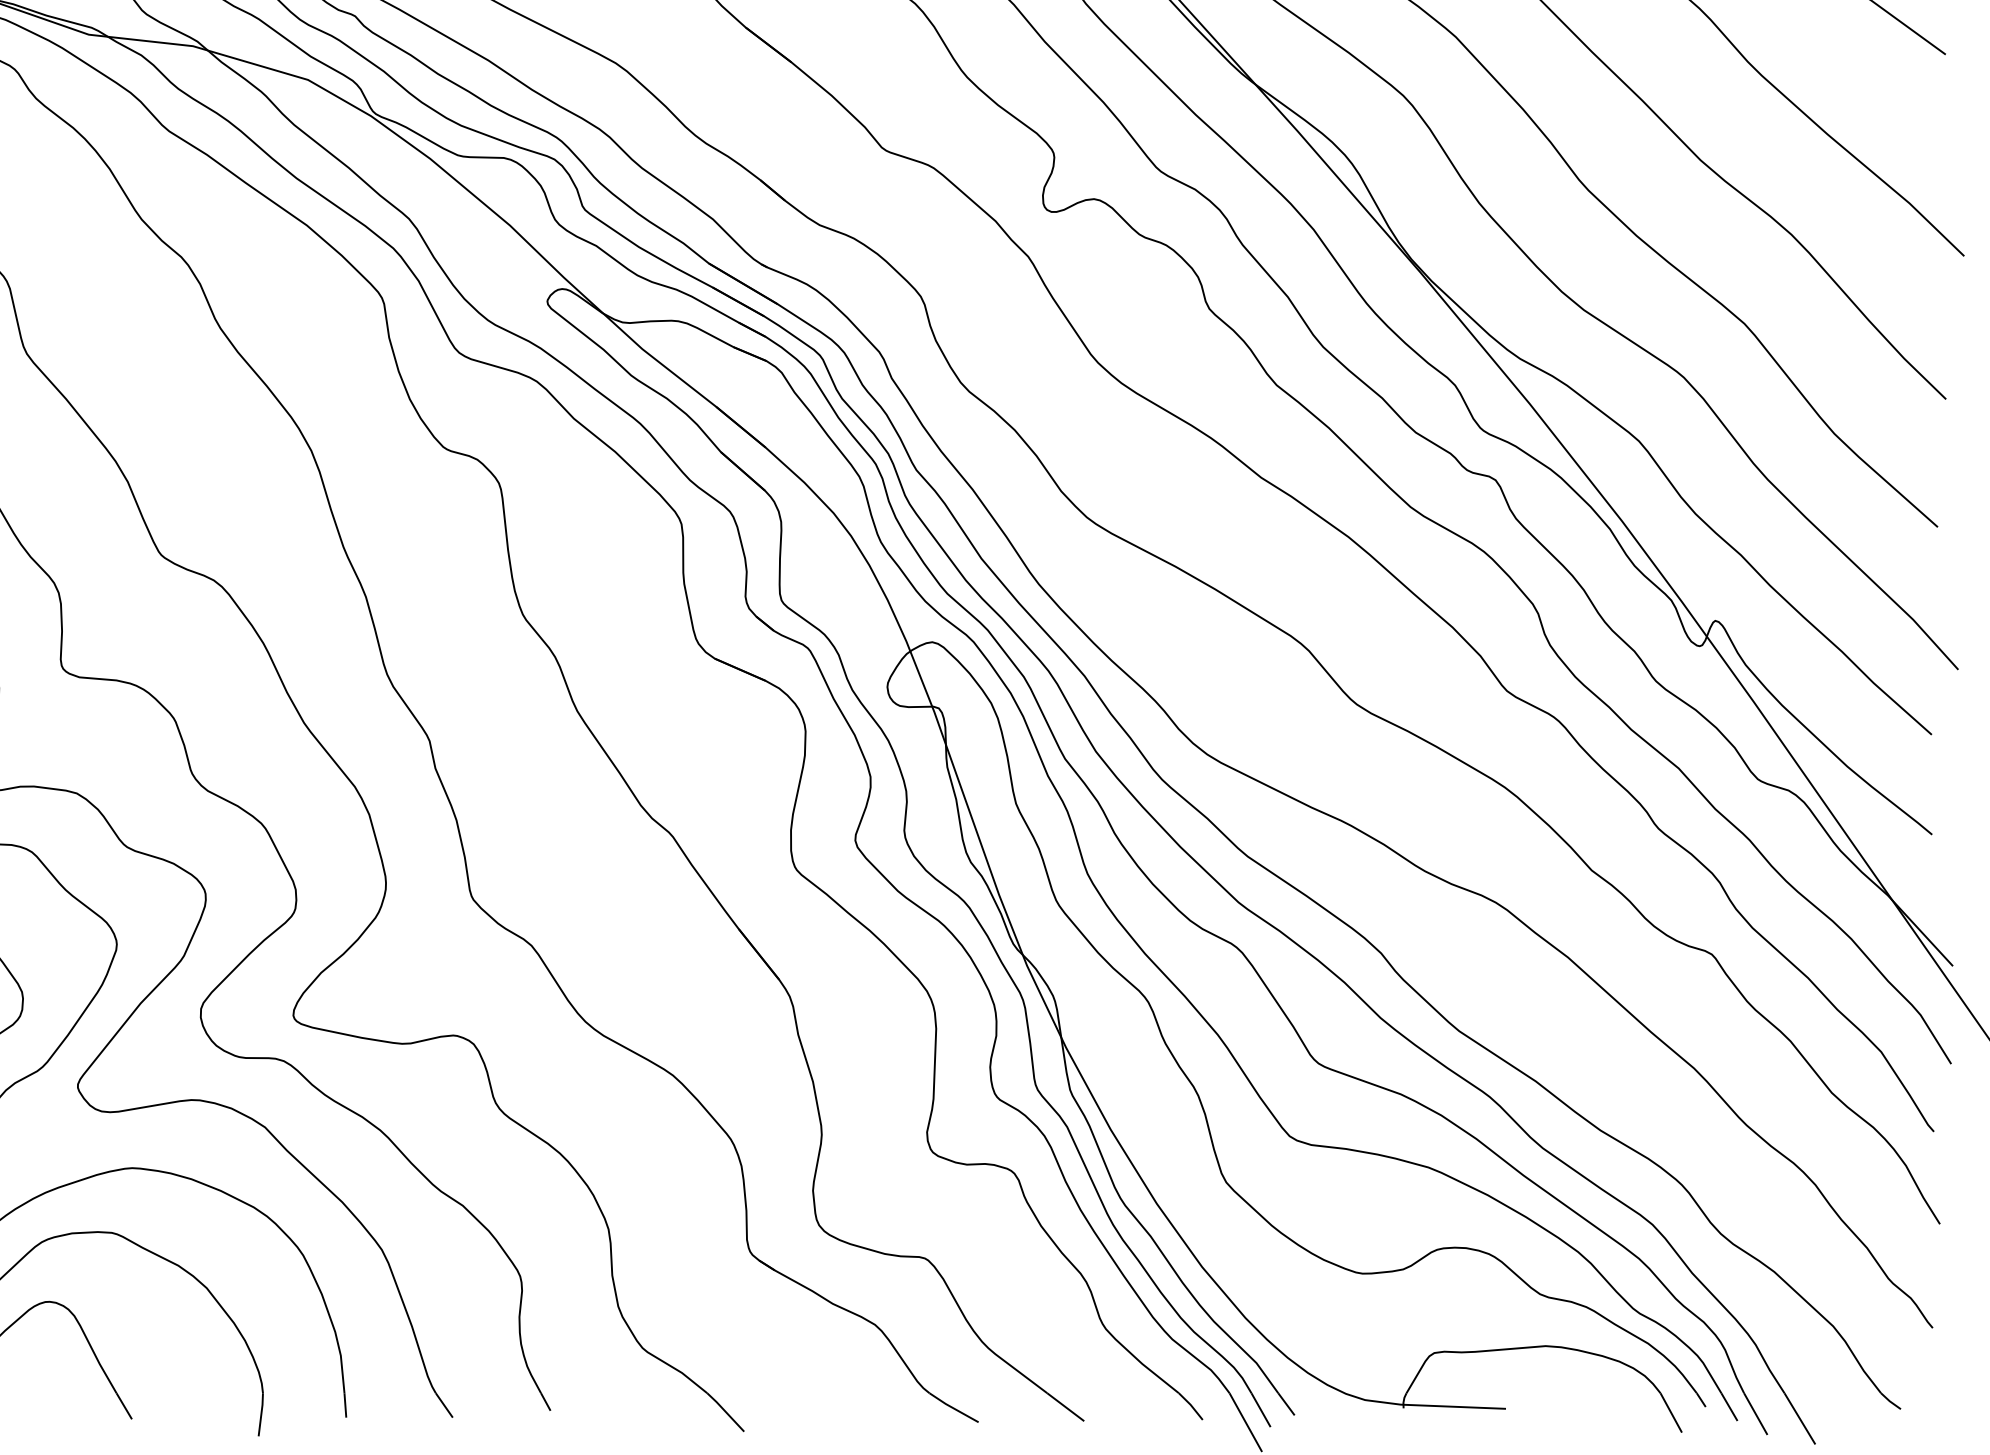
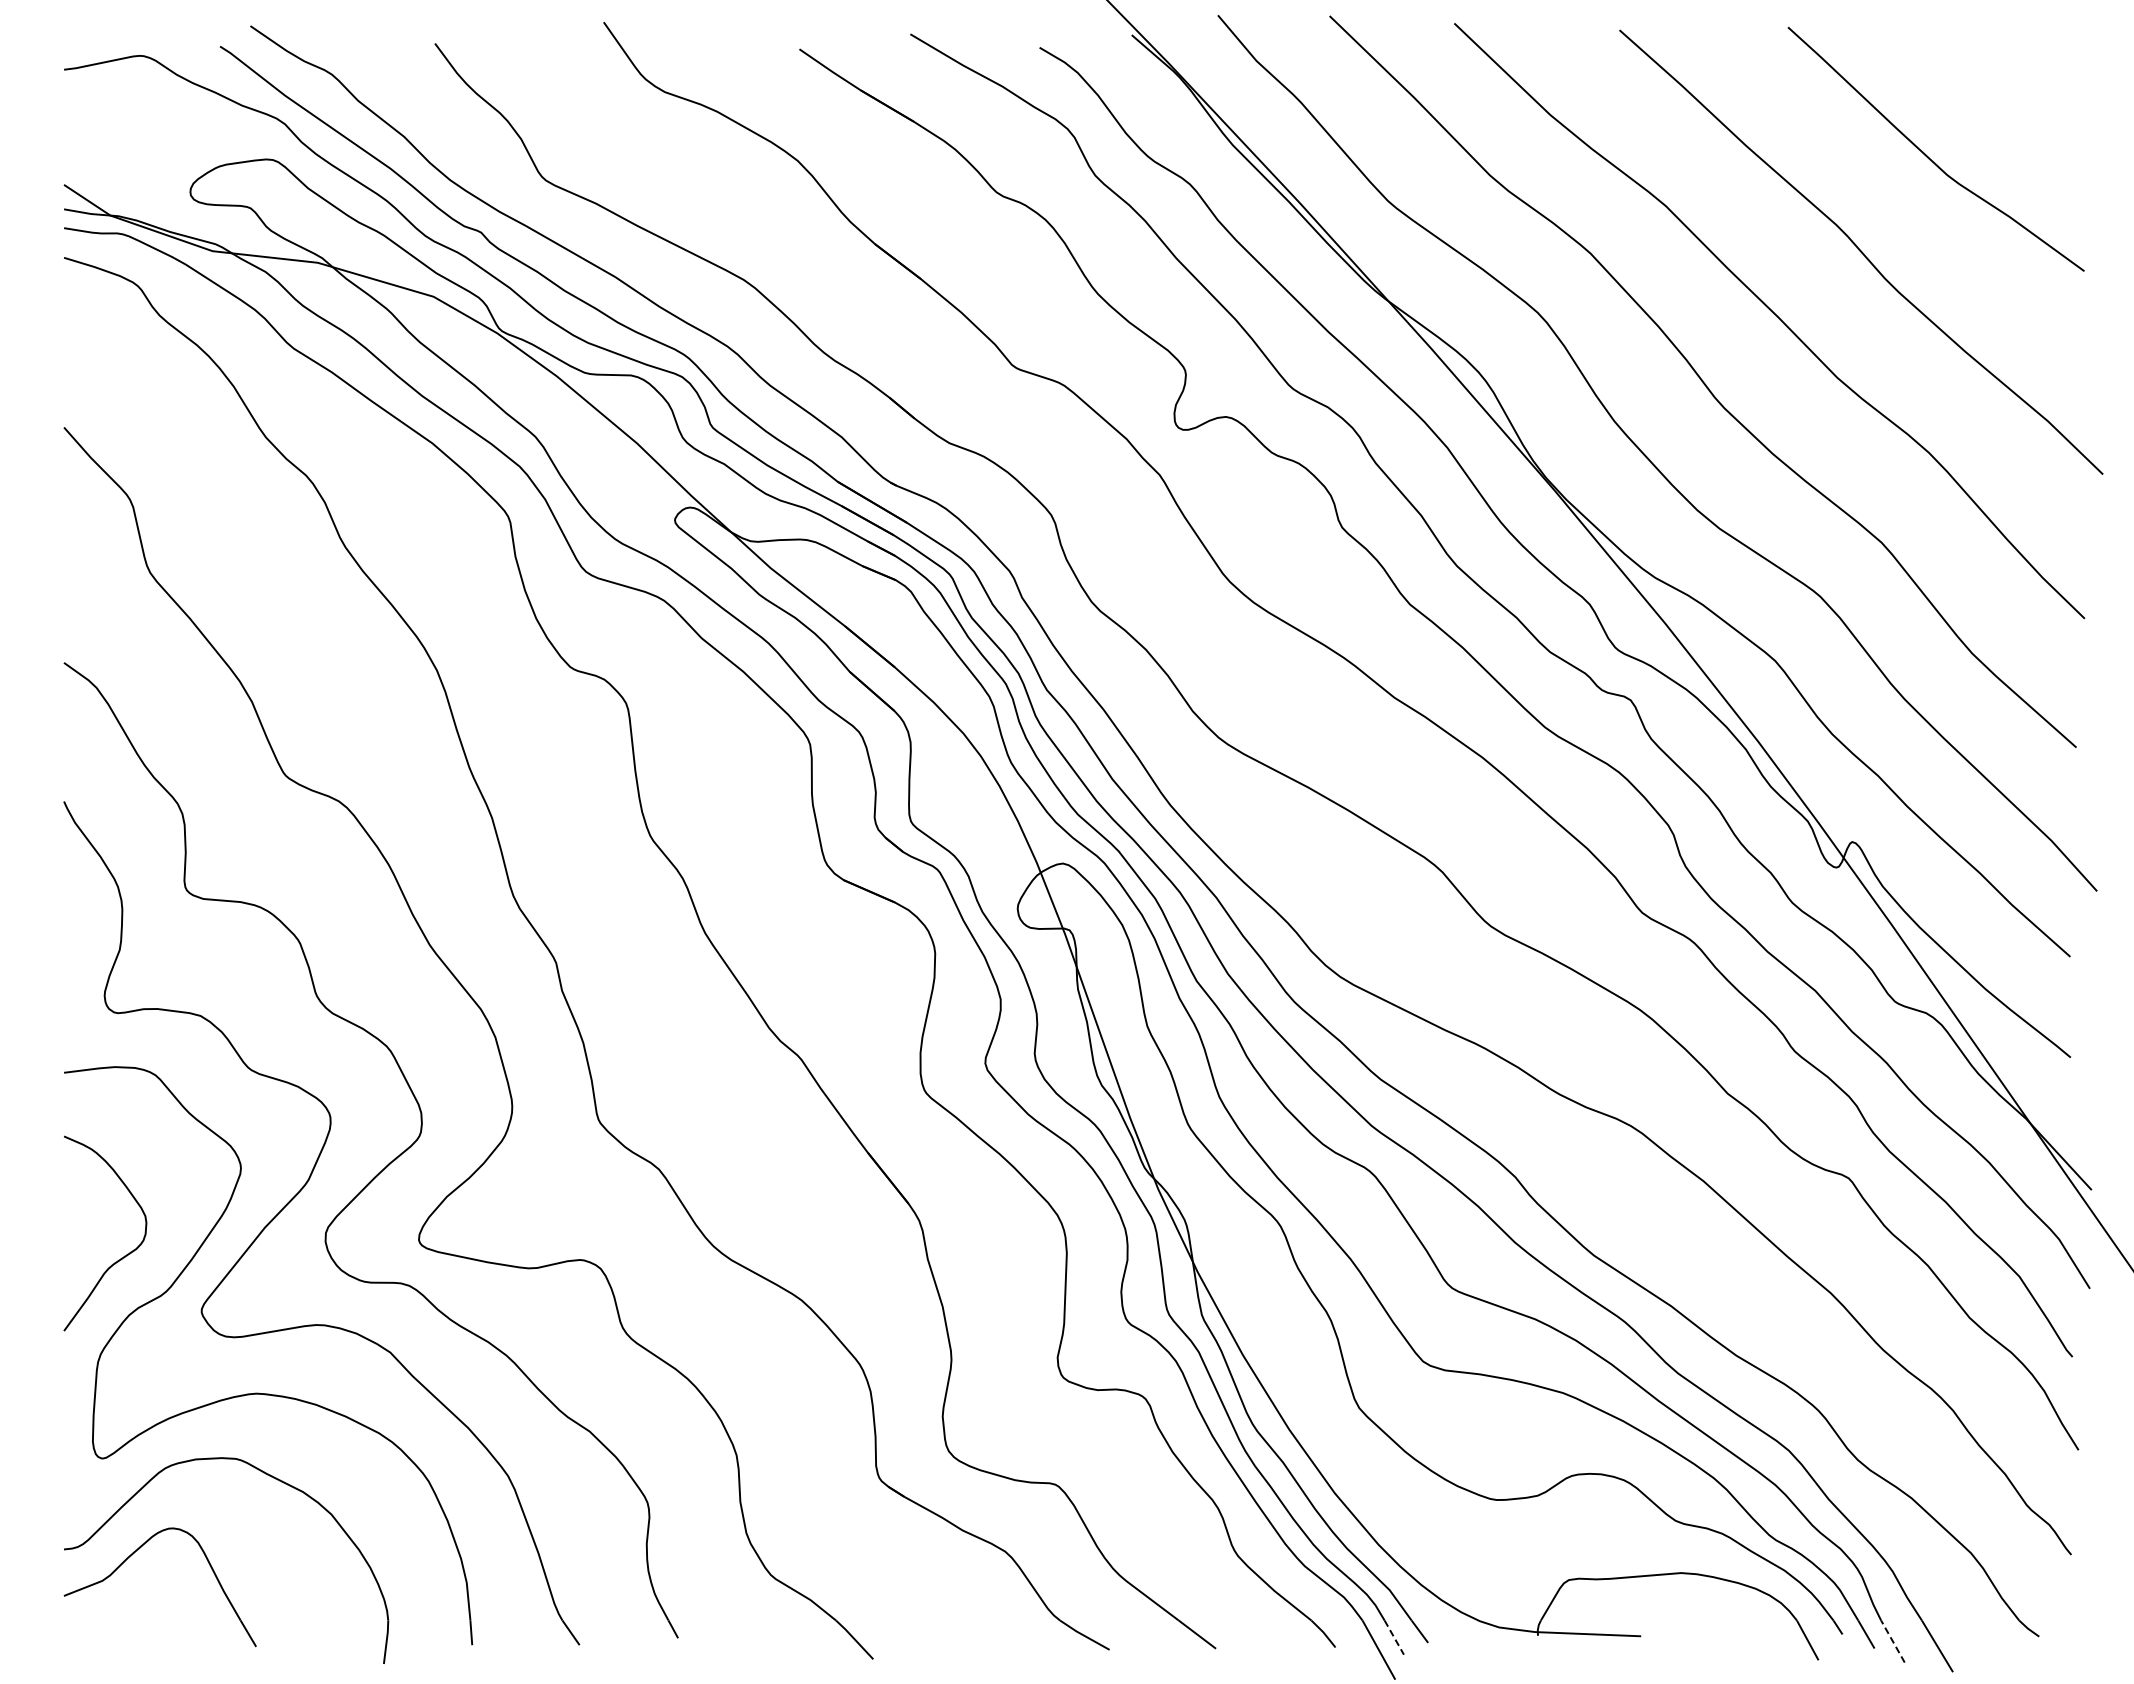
line: (1261, 1410) -> (1394, 1637), solid -> dashed
line: (1755, 1414) -> (1892, 1641), solid -> dashed

